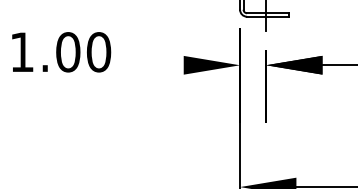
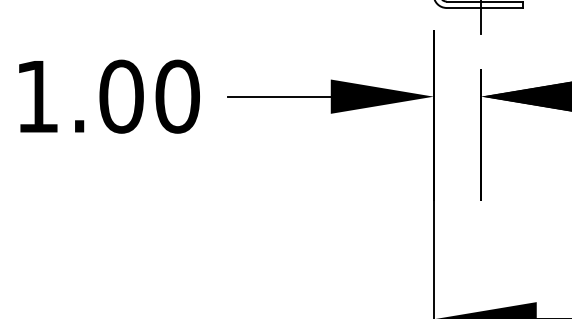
text: (61, 52) -> (109, 97), moved
line: (155, 65) -> (279, 97), added

